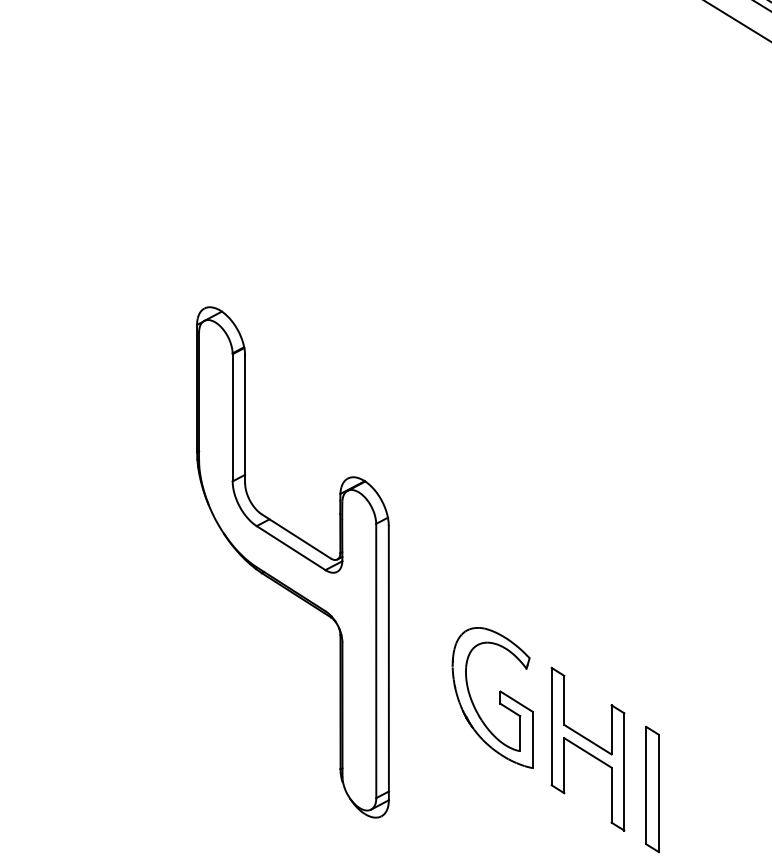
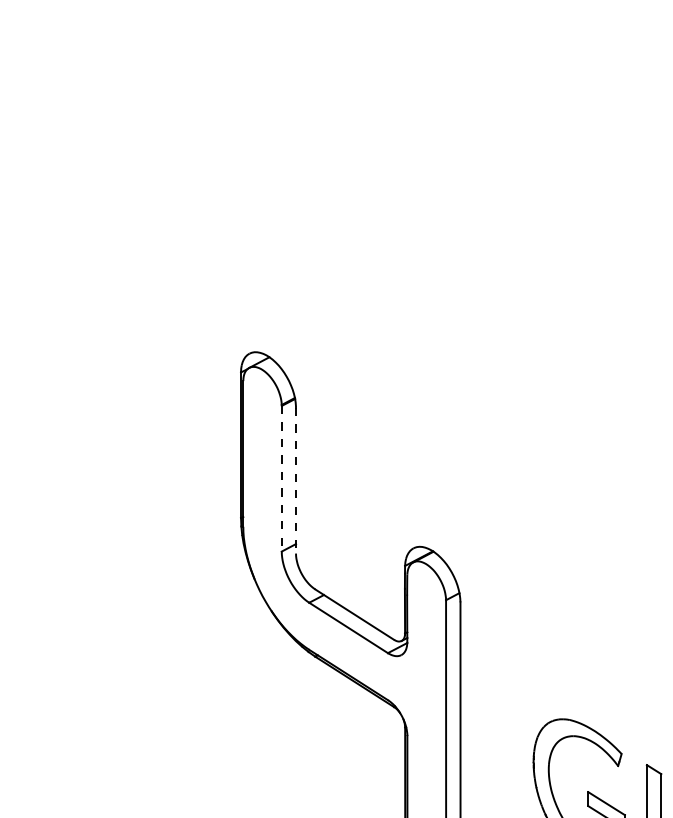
line: (232, 417) -> (281, 478), solid -> dashed
line: (245, 419) -> (296, 480), solid -> dashed

